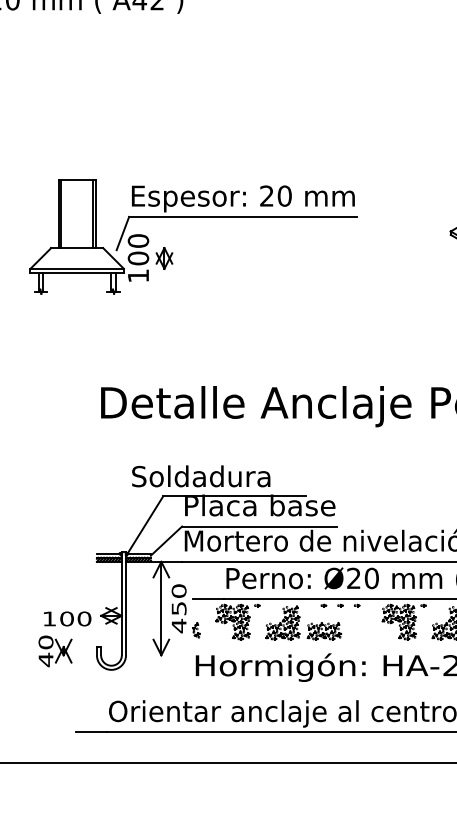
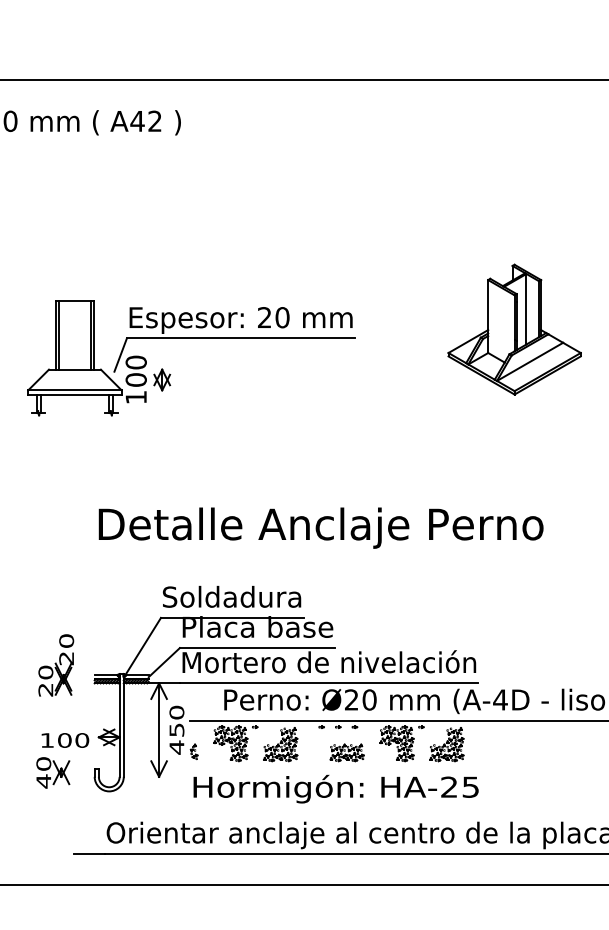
text: (201, 475) -> (232, 596), moved
part: (58, 543) -> (56, 665), added
part: (323, 630) -> (346, 752), moved

